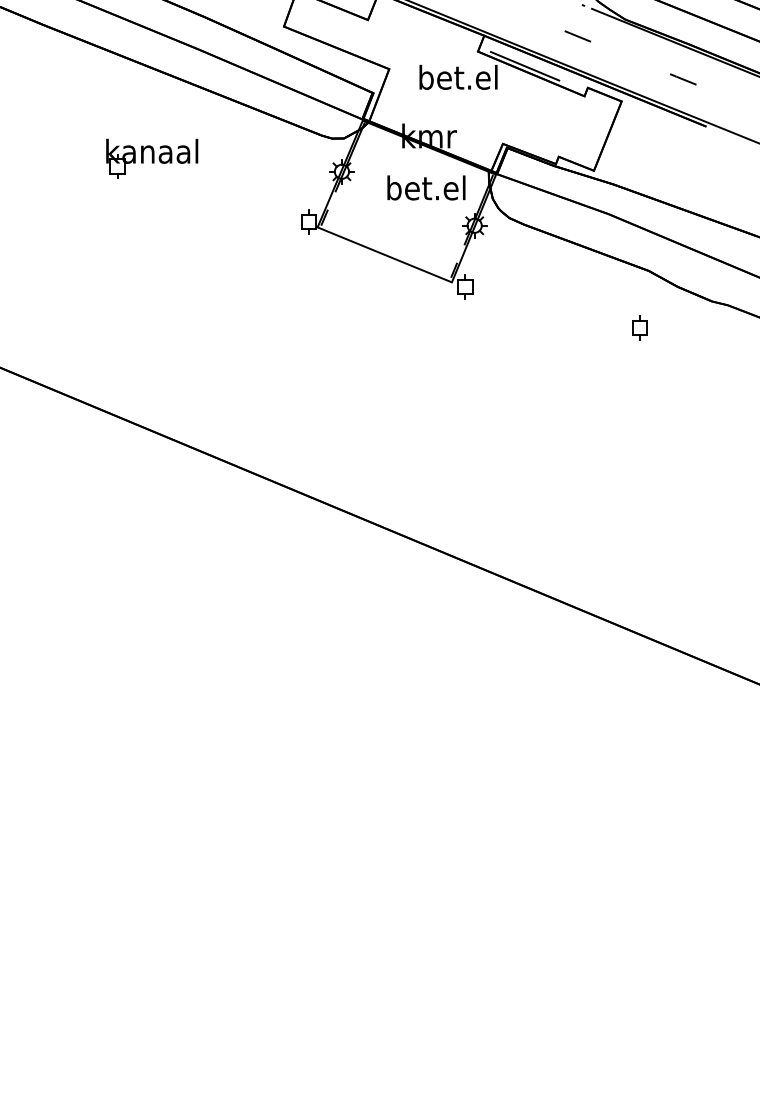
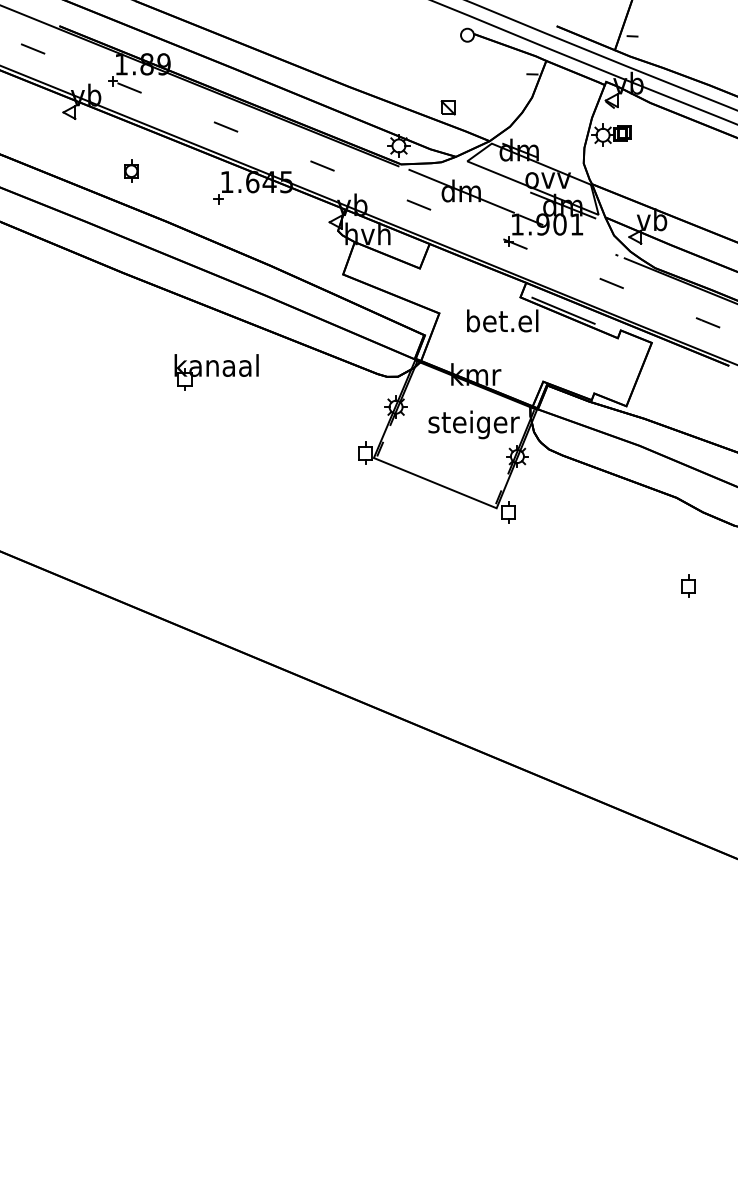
part: (151, 158) -> (216, 372), moved
text: (426, 190) -> (473, 424), bet.el -> steiger
part: (639, 327) -> (688, 585), moved

